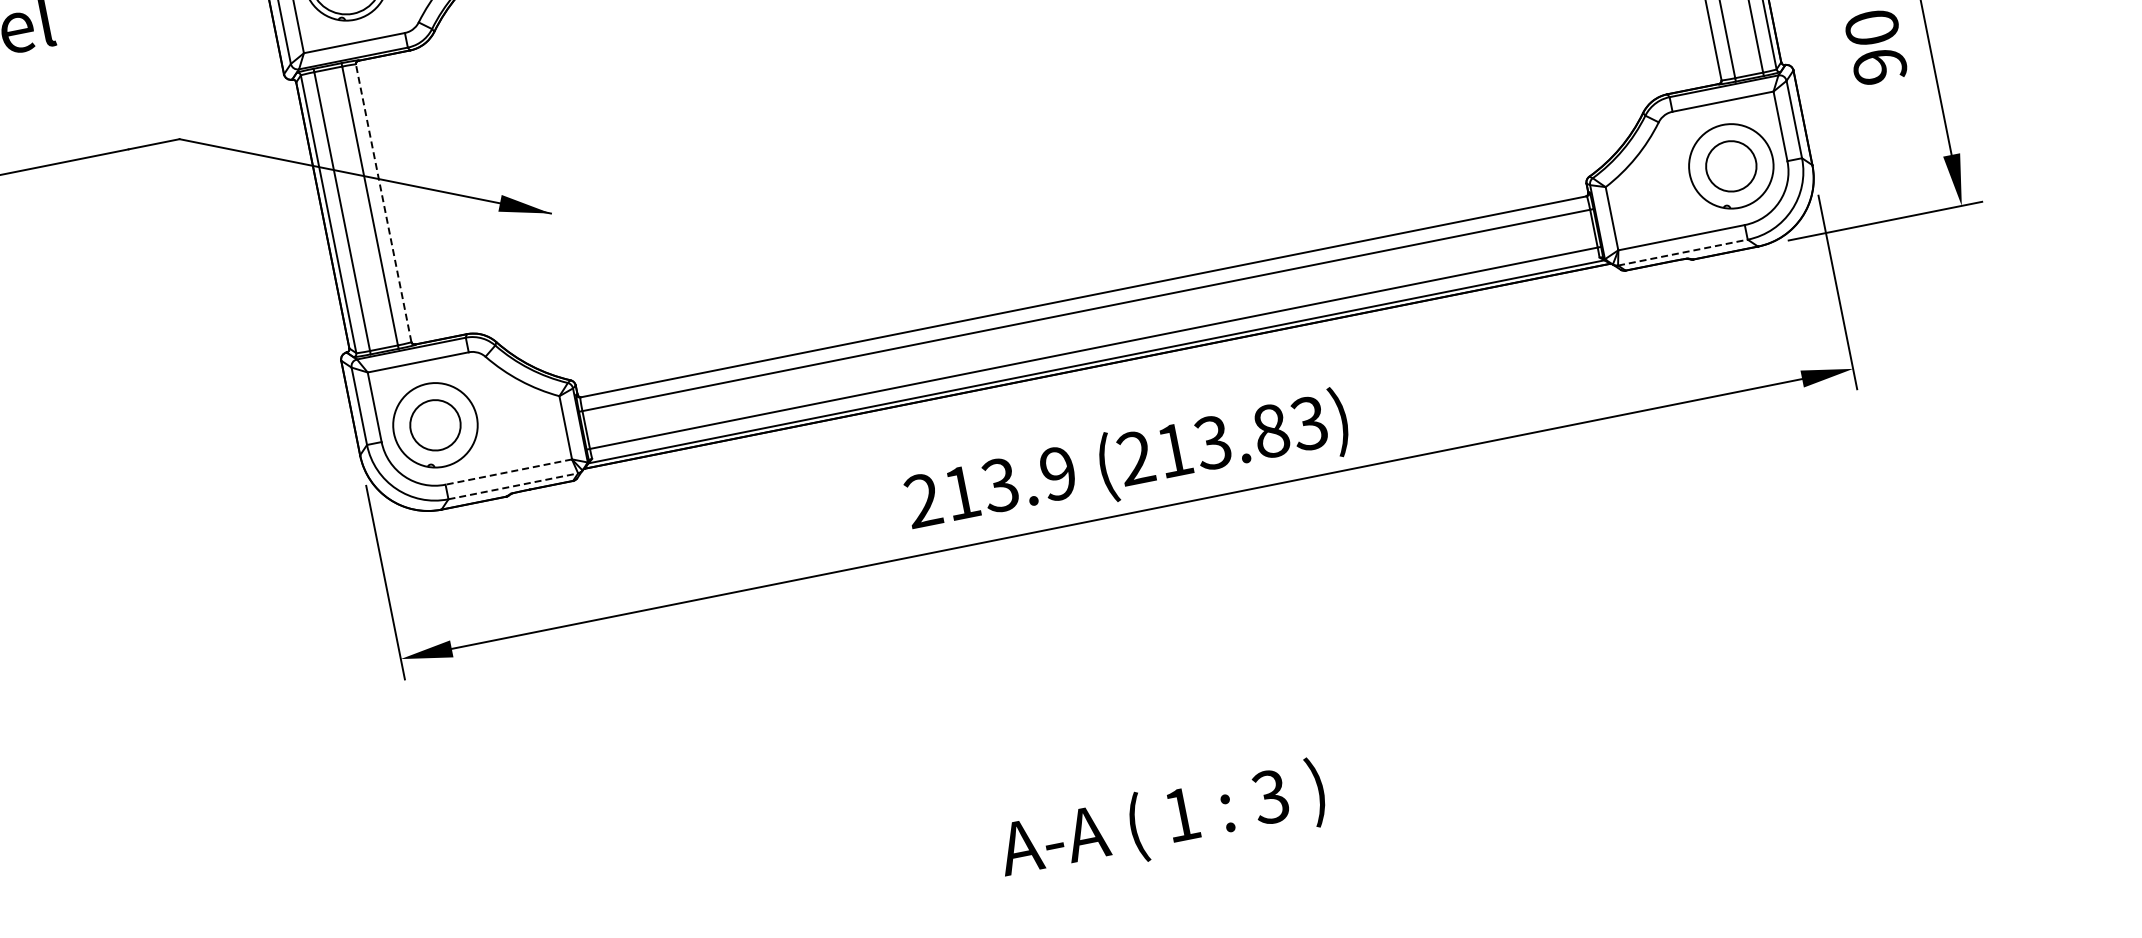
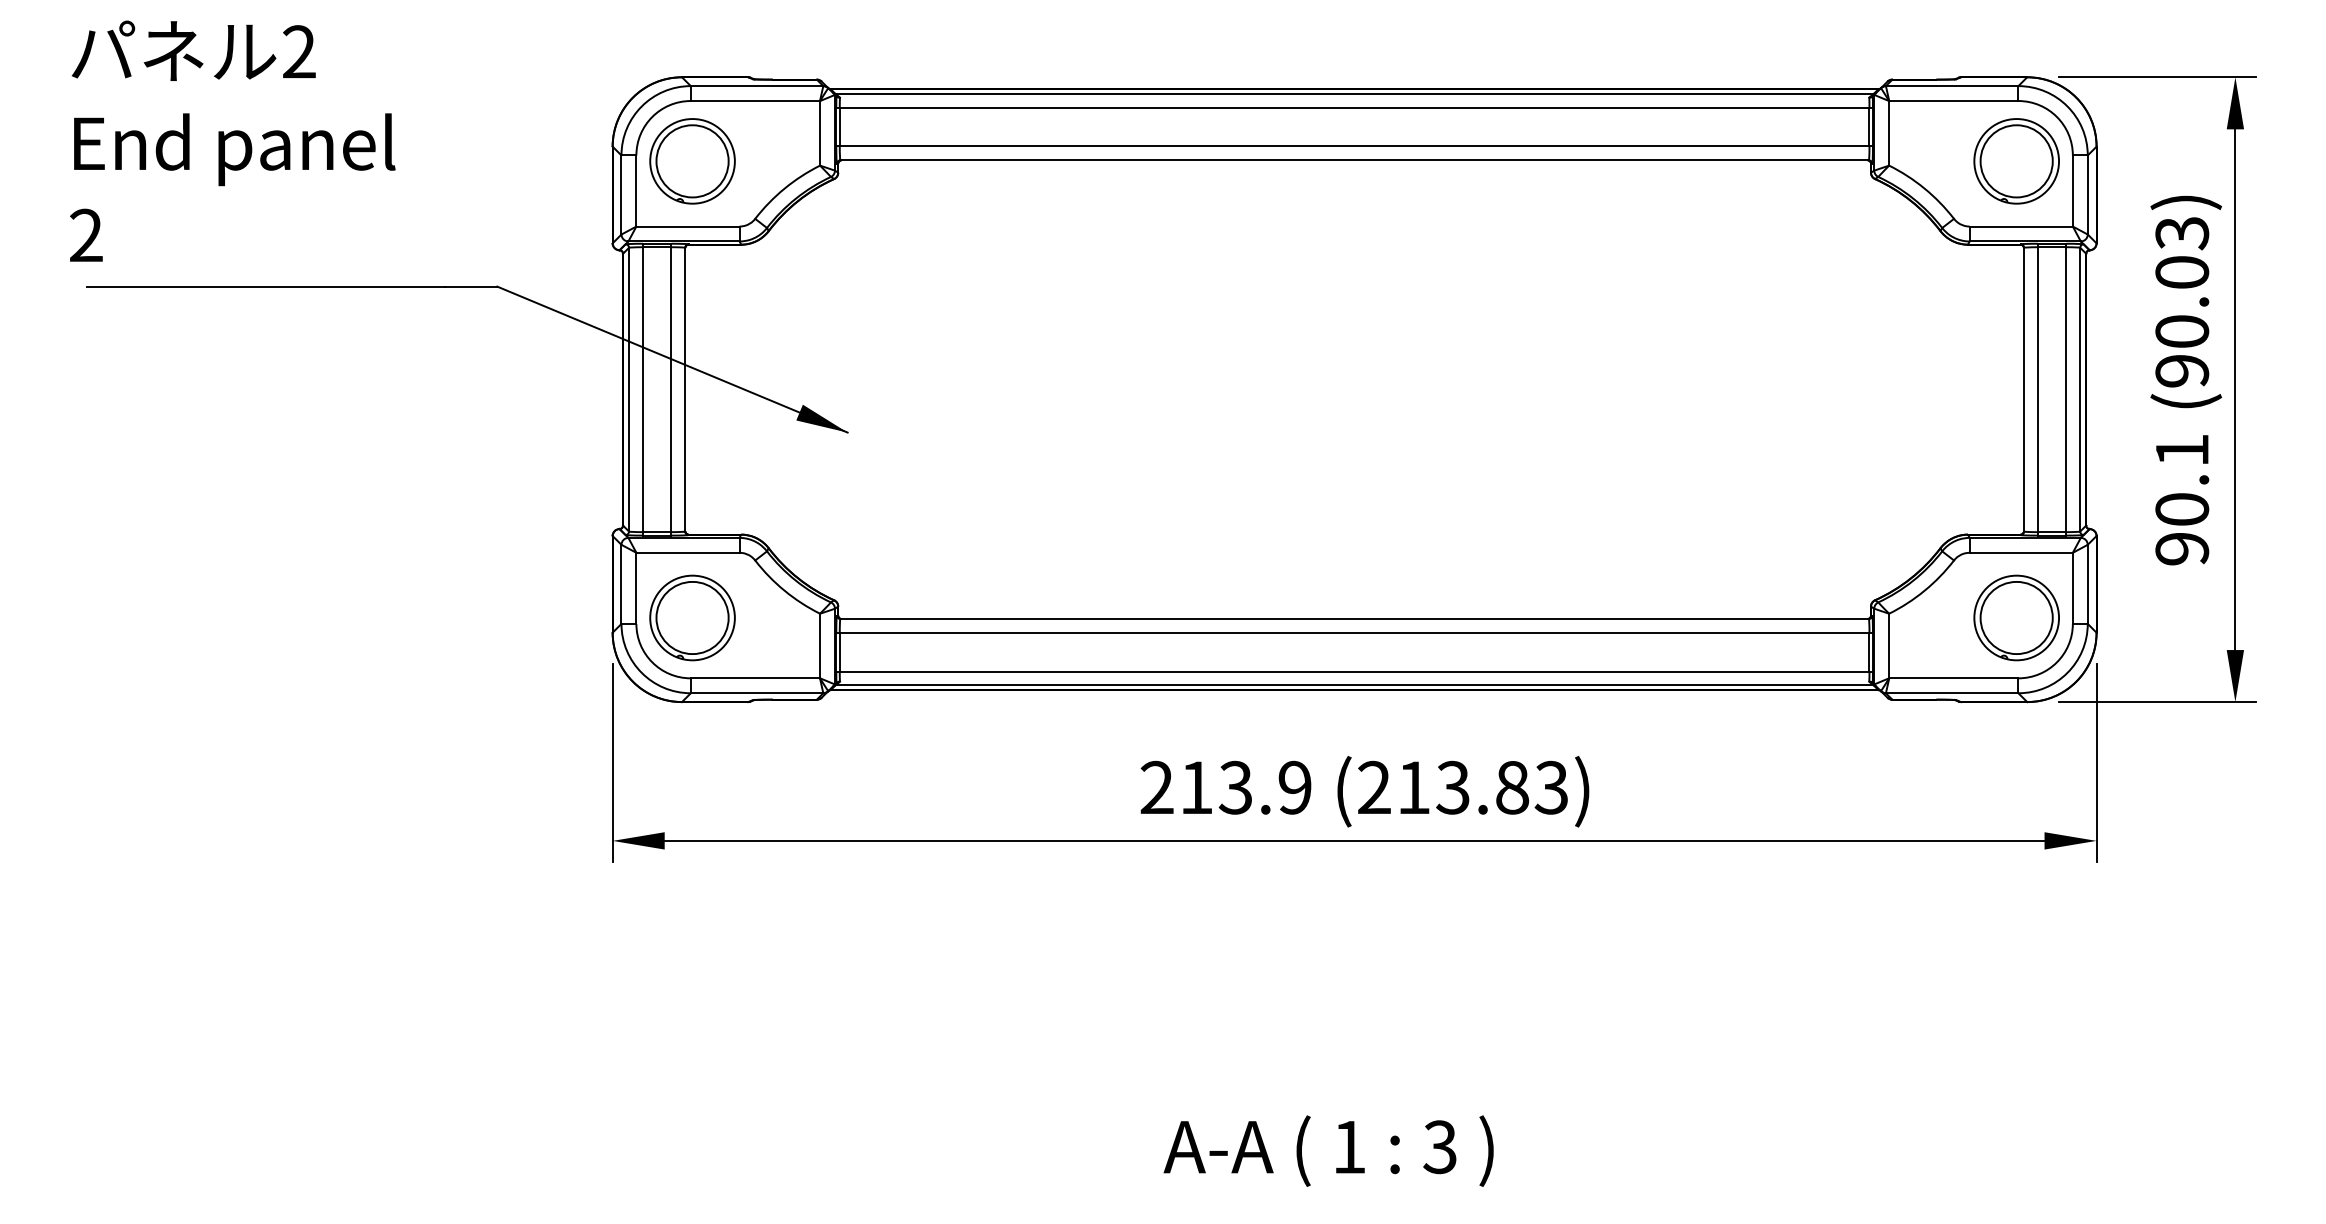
circle: (1731, 165) -> (2016, 617), size x1.43
line: (383, 203) -> (685, 389), dashed -> solid
line: (1683, 252) -> (1952, 693), dashed -> solid
circle: (435, 424) -> (692, 617), size x1.43
line: (508, 472) -> (755, 678), dashed -> solid
line: (513, 486) -> (757, 693), dashed -> solid

